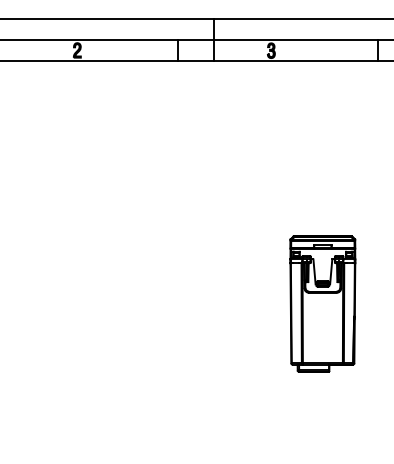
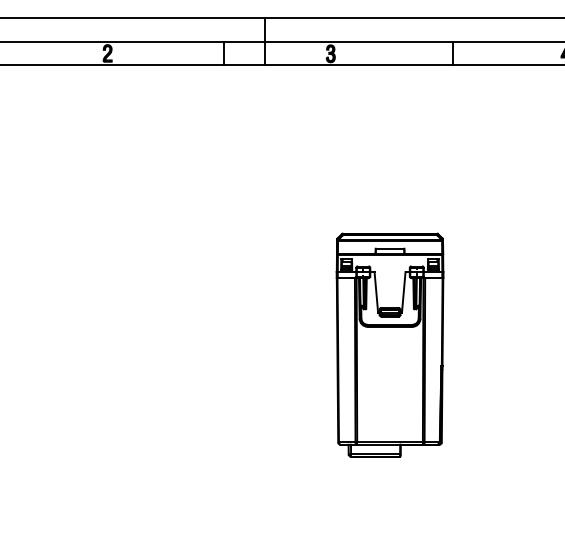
part: (322, 303) -> (389, 344), size x1.43

